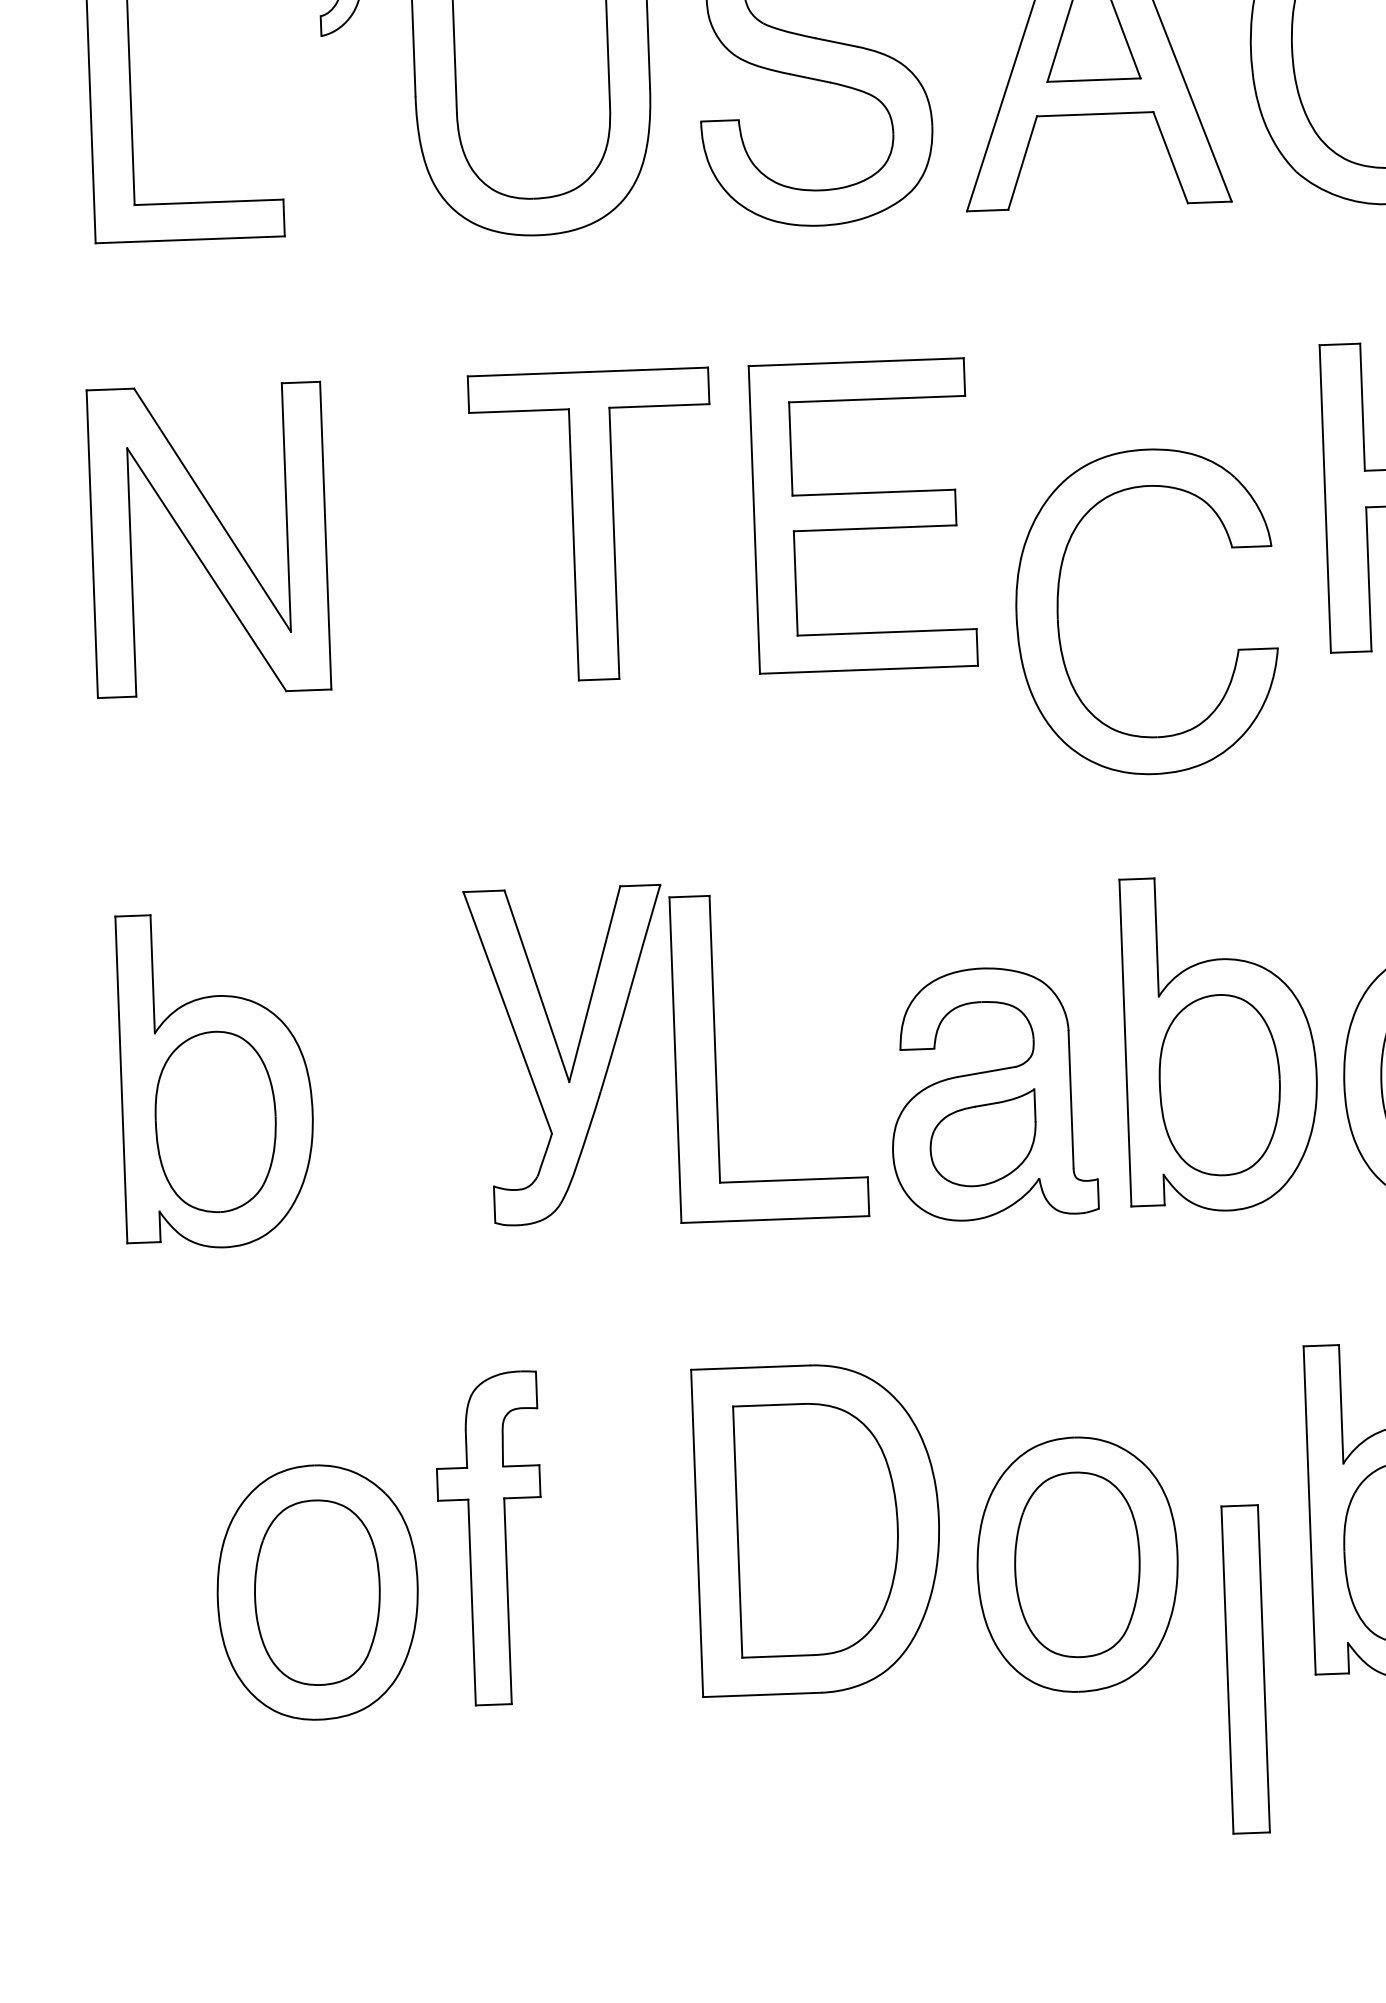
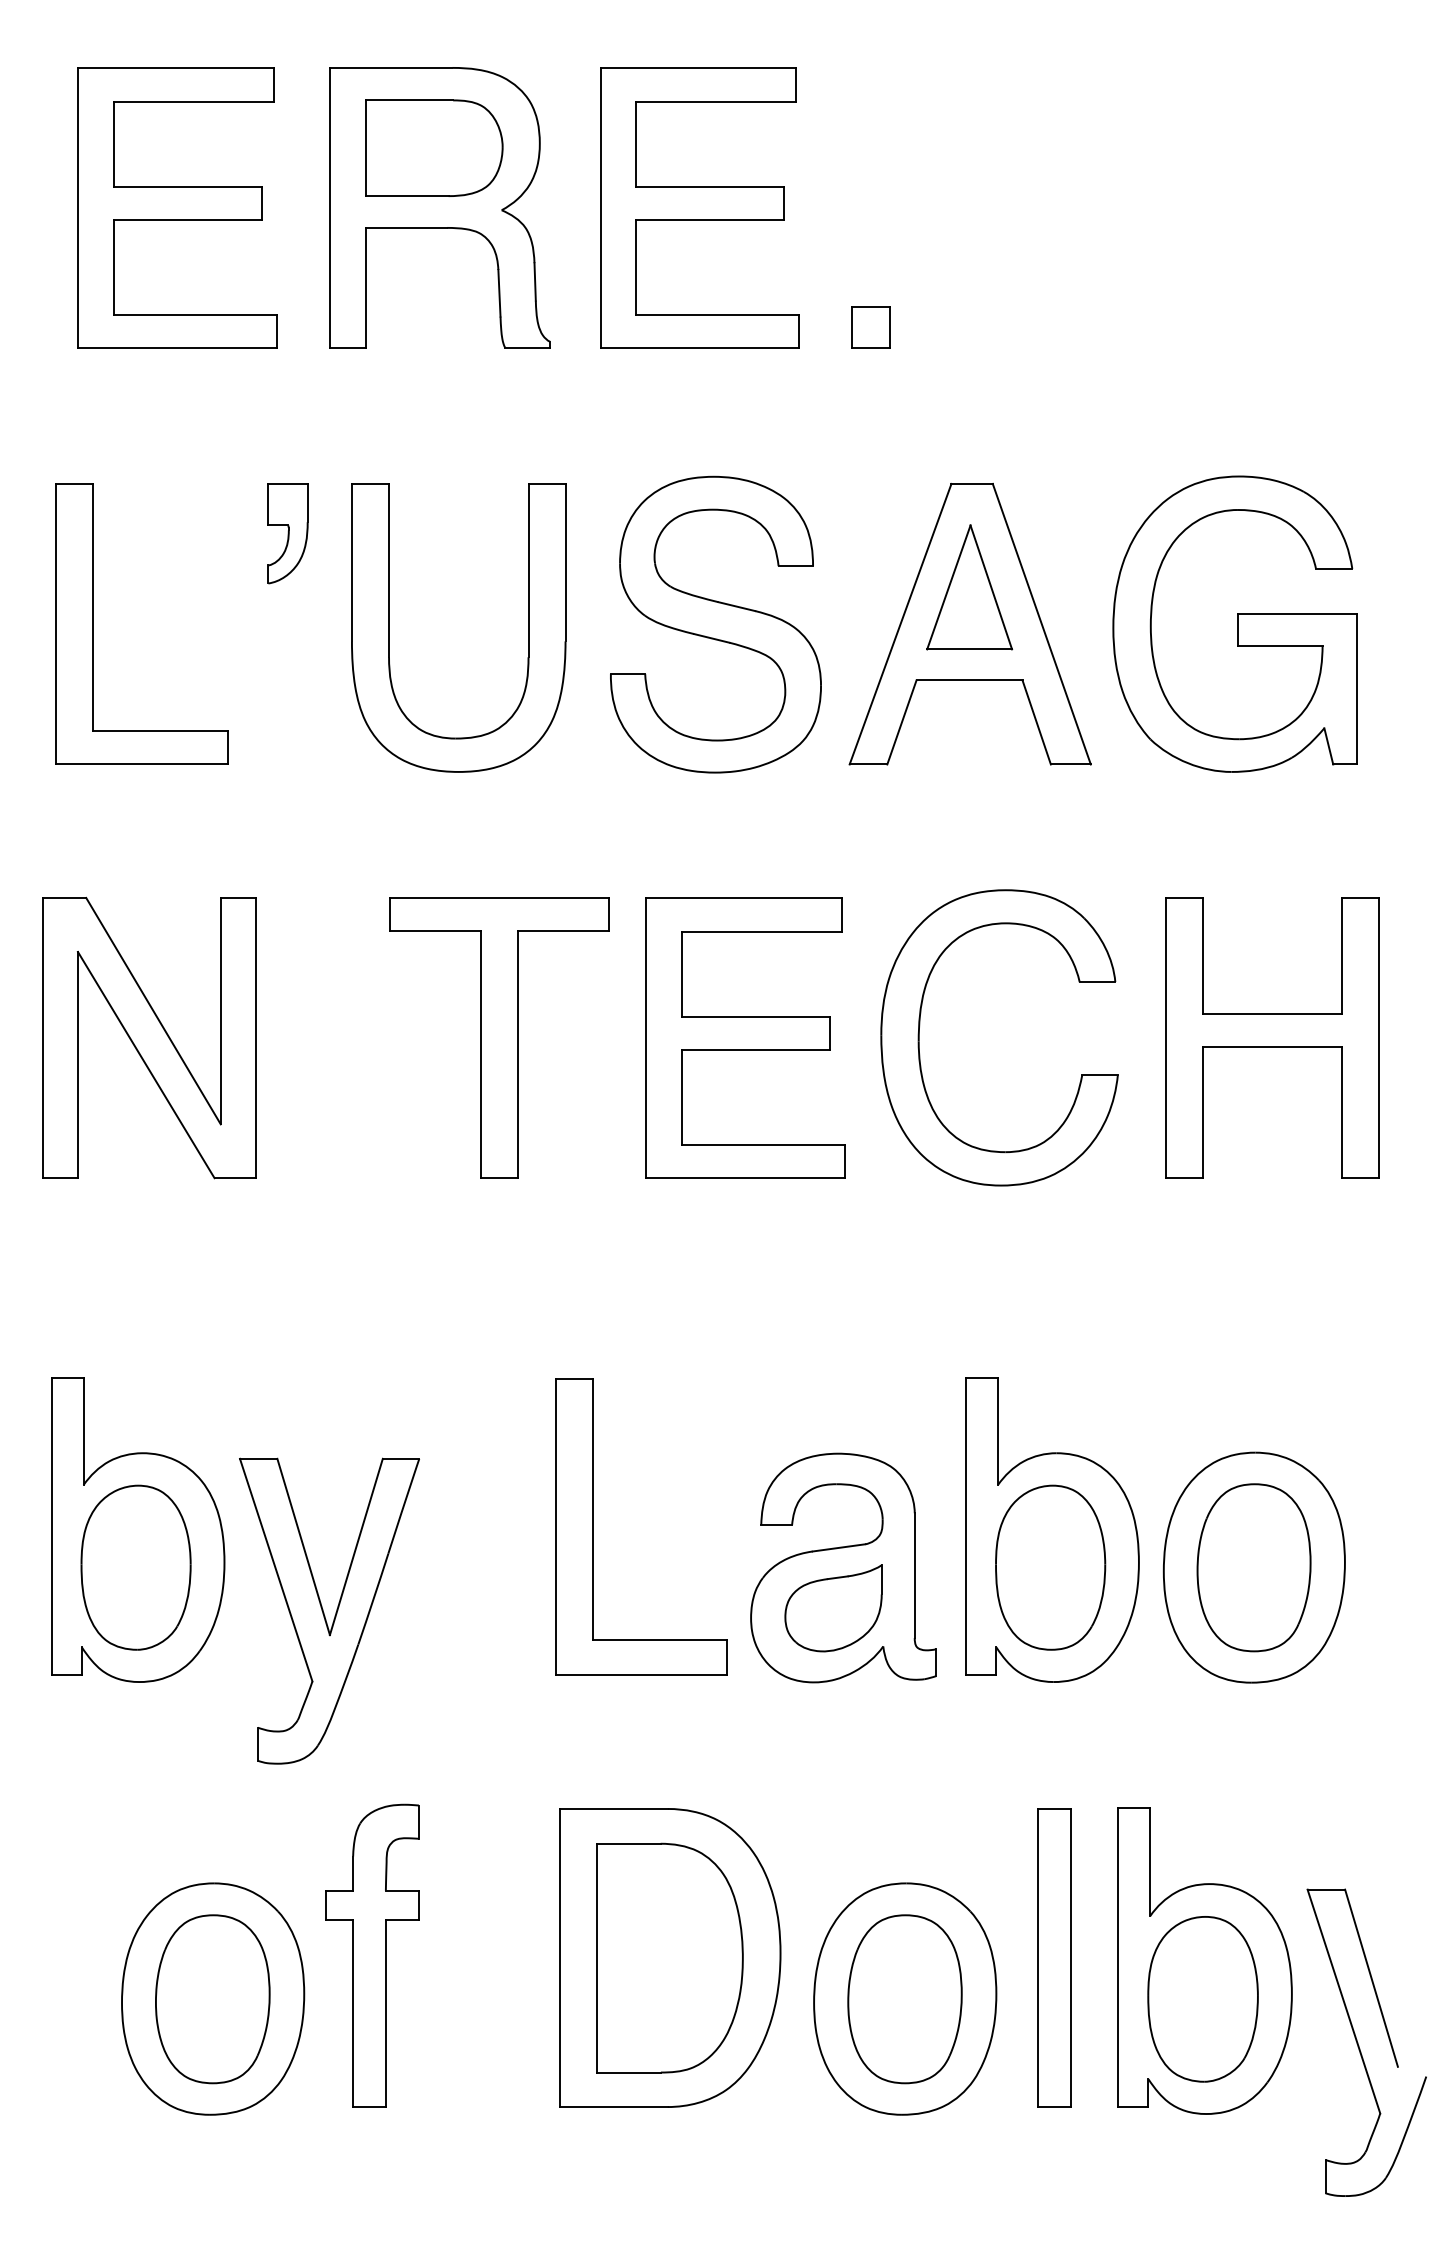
part: (1059, 601) -> (920, 1025), moved
part: (567, 1054) -> (329, 1610), moved
part: (1245, 1668) -> (1054, 1957), moved

